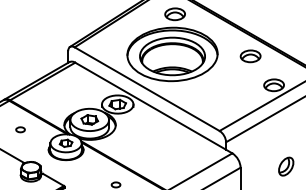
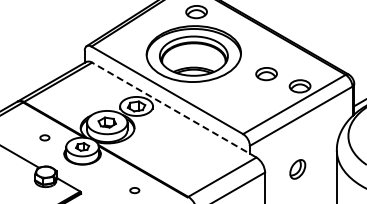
part: (250, 56) -> (266, 74), moved
line: (154, 108) -> (174, 110), solid -> dashed
part: (20, 129) -> (44, 137), moved
part: (285, 166) -> (297, 169), moved

